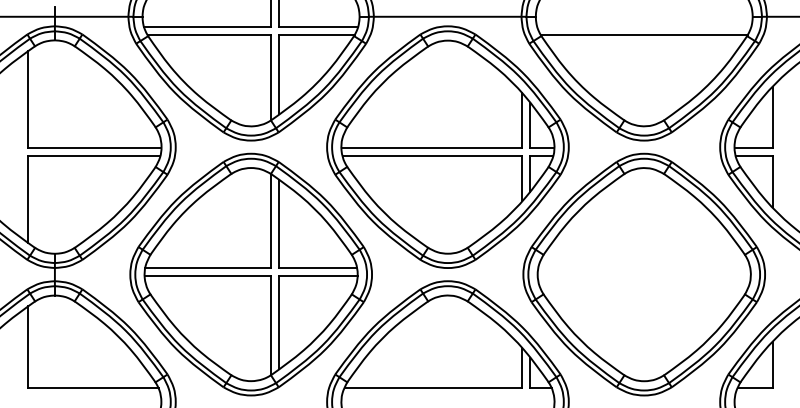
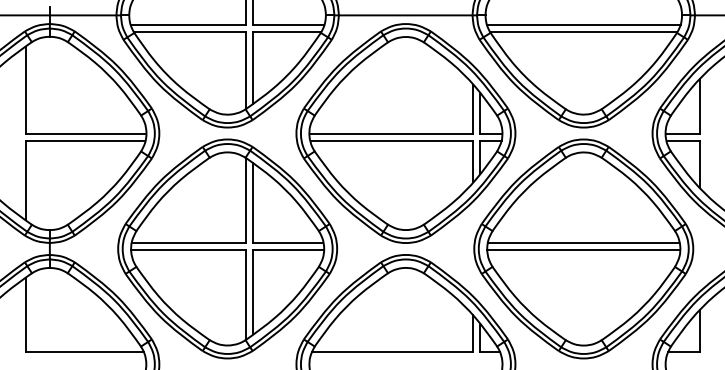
line: (643, 26) -> (583, 24), added
line: (643, 267) -> (583, 242), added
line: (643, 276) -> (583, 250), added

